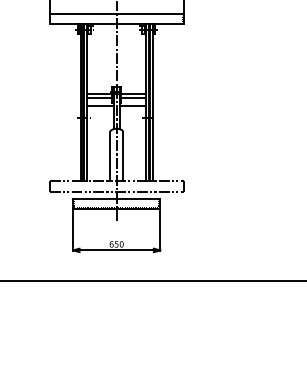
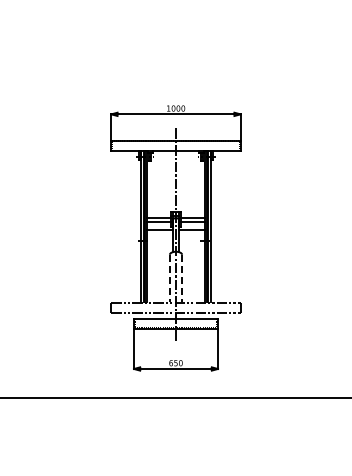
line: (109, 156) -> (169, 278), solid -> dashed
line: (123, 156) -> (182, 278), solid -> dashed

